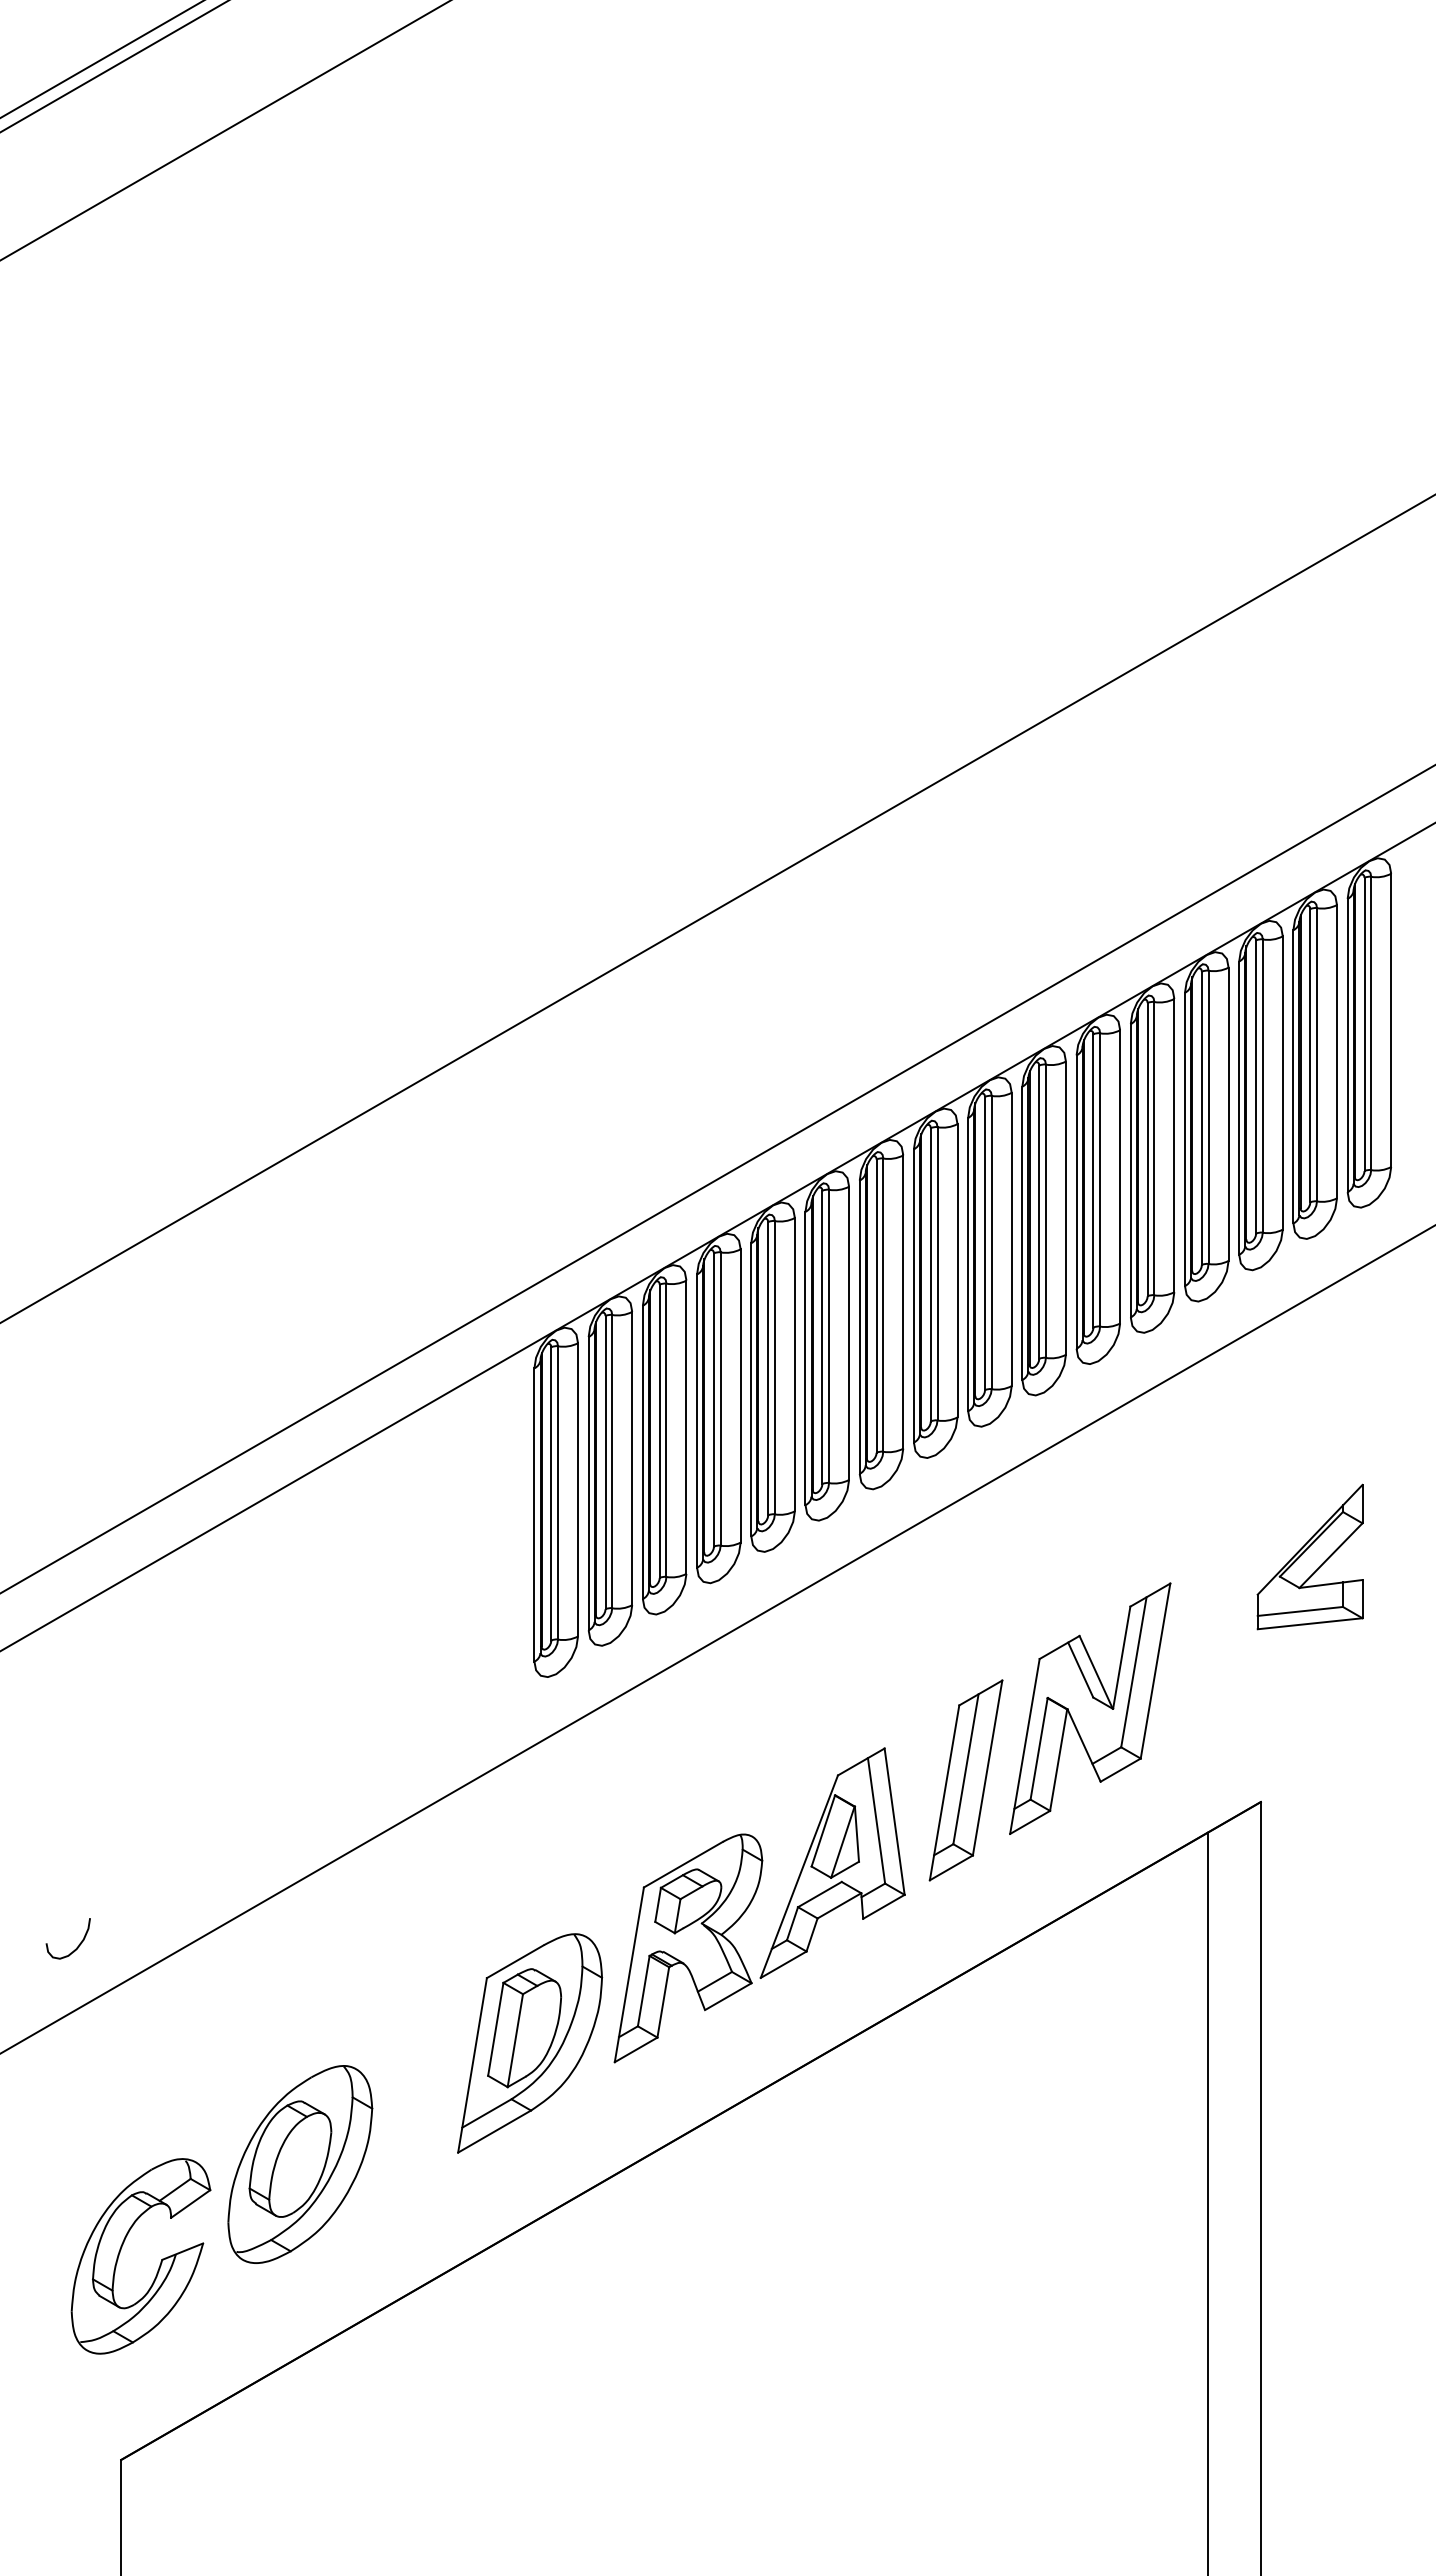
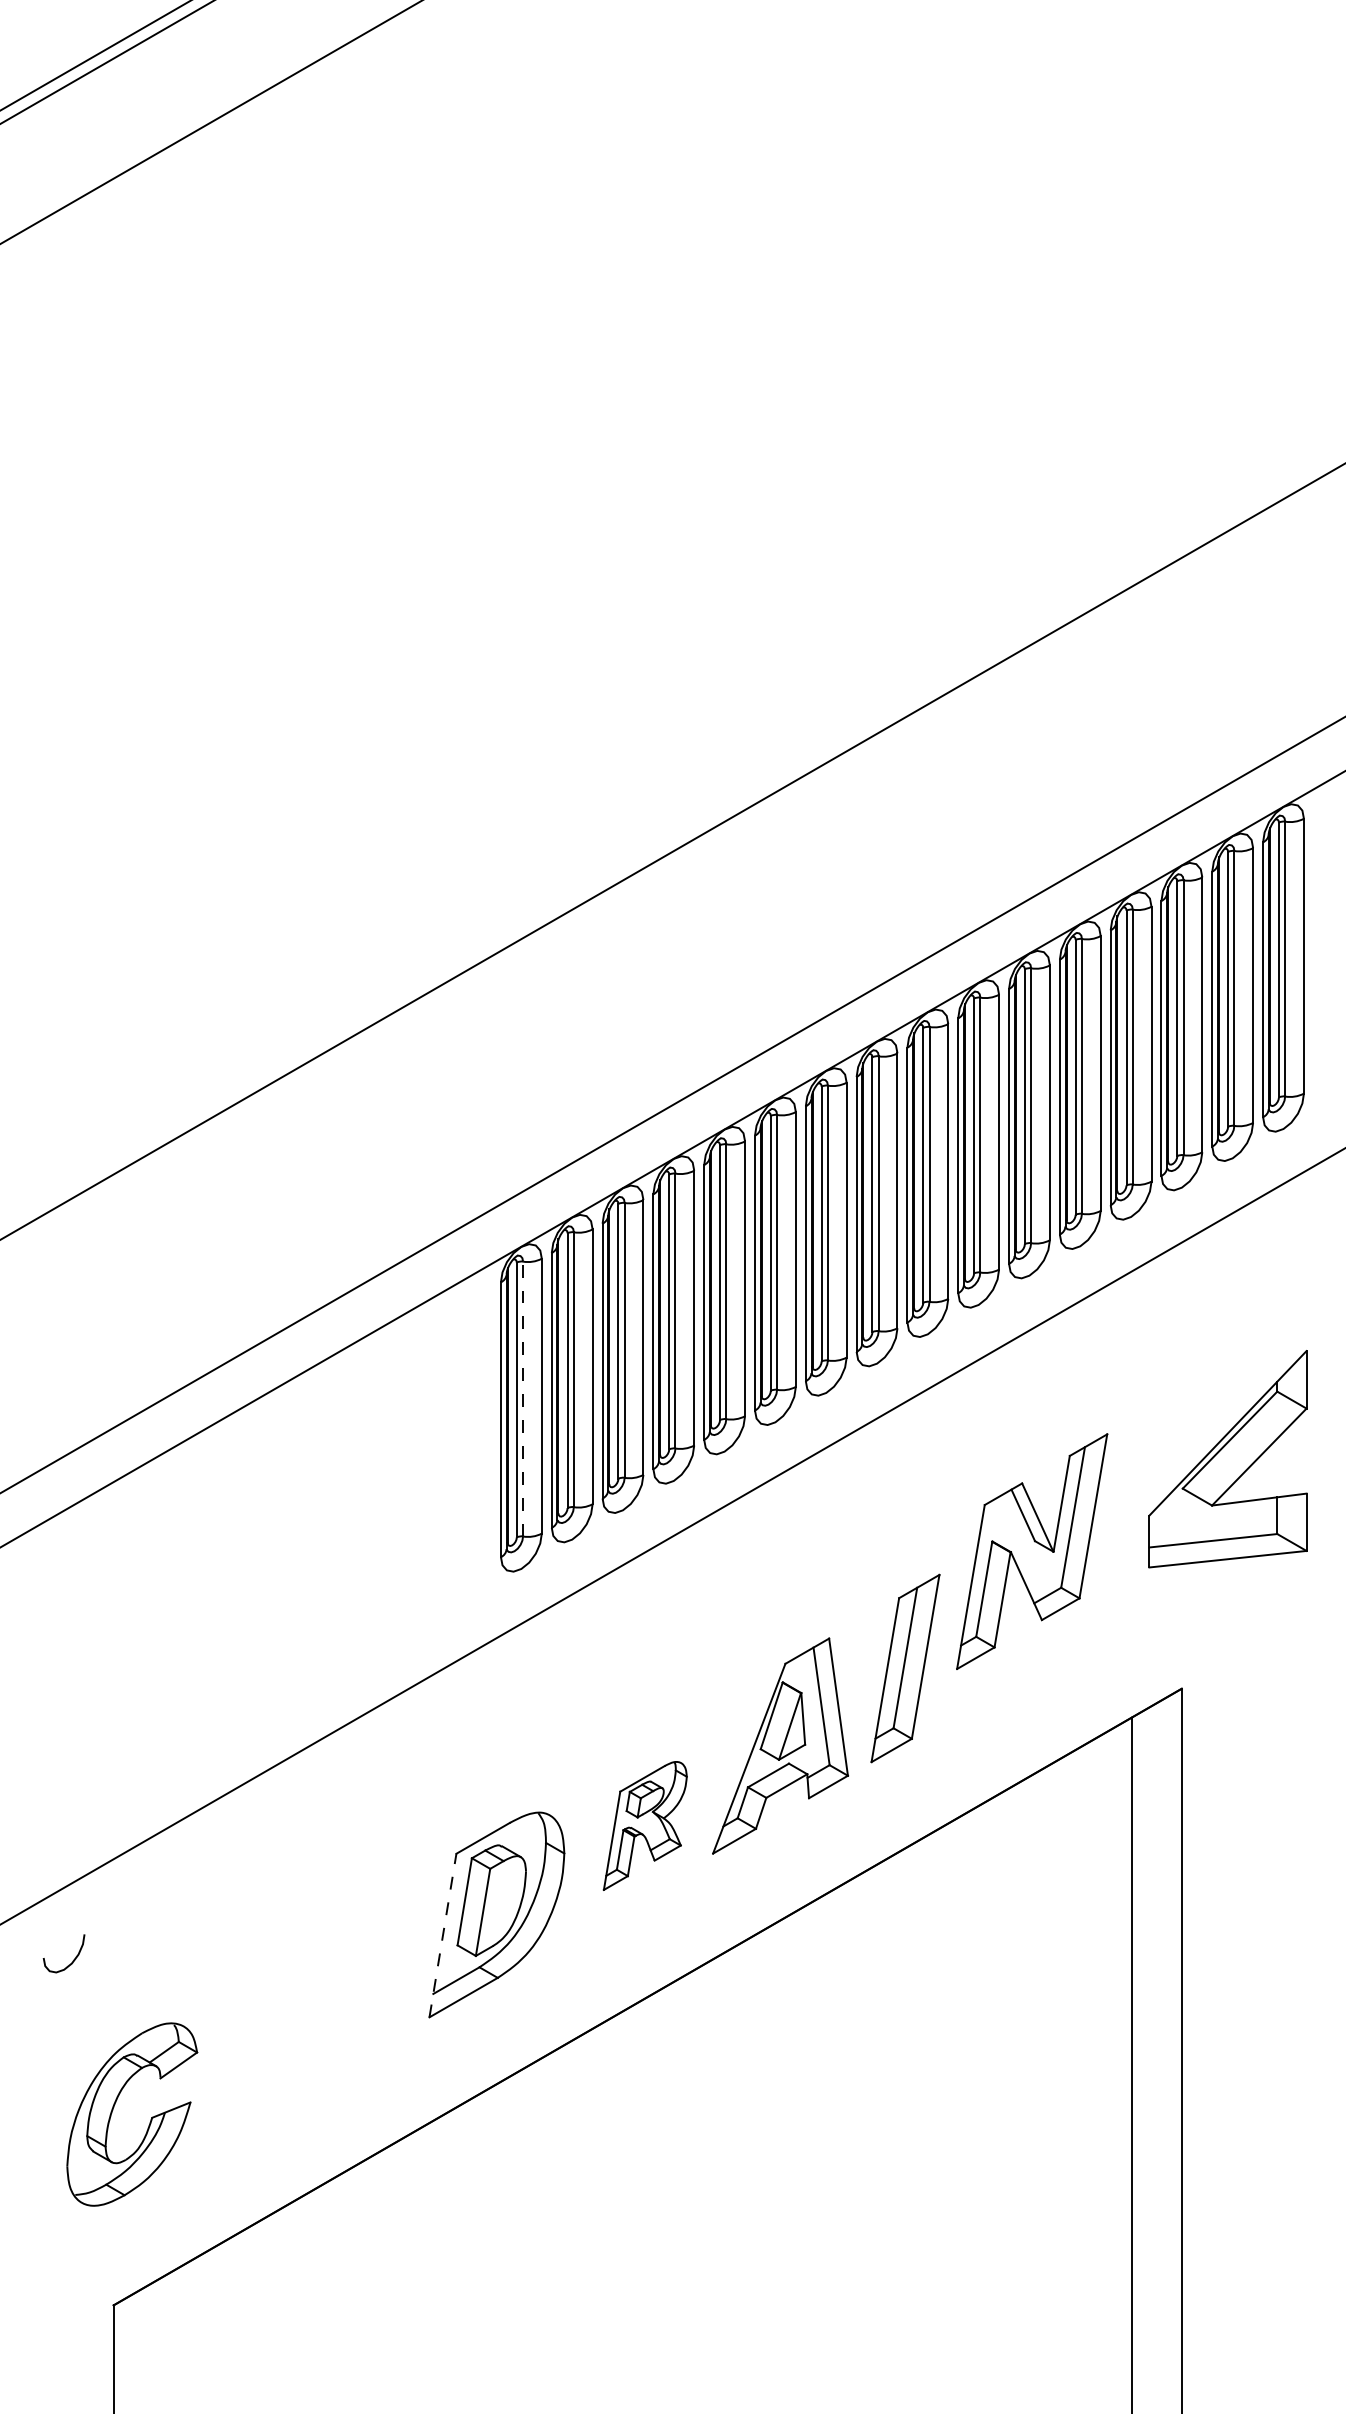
line: (558, 1492) -> (523, 1398), solid -> dashed
part: (1309, 1556) -> (1227, 1458), size x1.6
part: (1090, 1708) -> (1032, 1551), moved
curve: (78, 1944) -> (73, 1959), moved
part: (688, 1948) -> (645, 1826), size x0.6
line: (472, 2064) -> (442, 1934), solid -> dashed
part: (300, 2164) -> (281, 2028), removed

